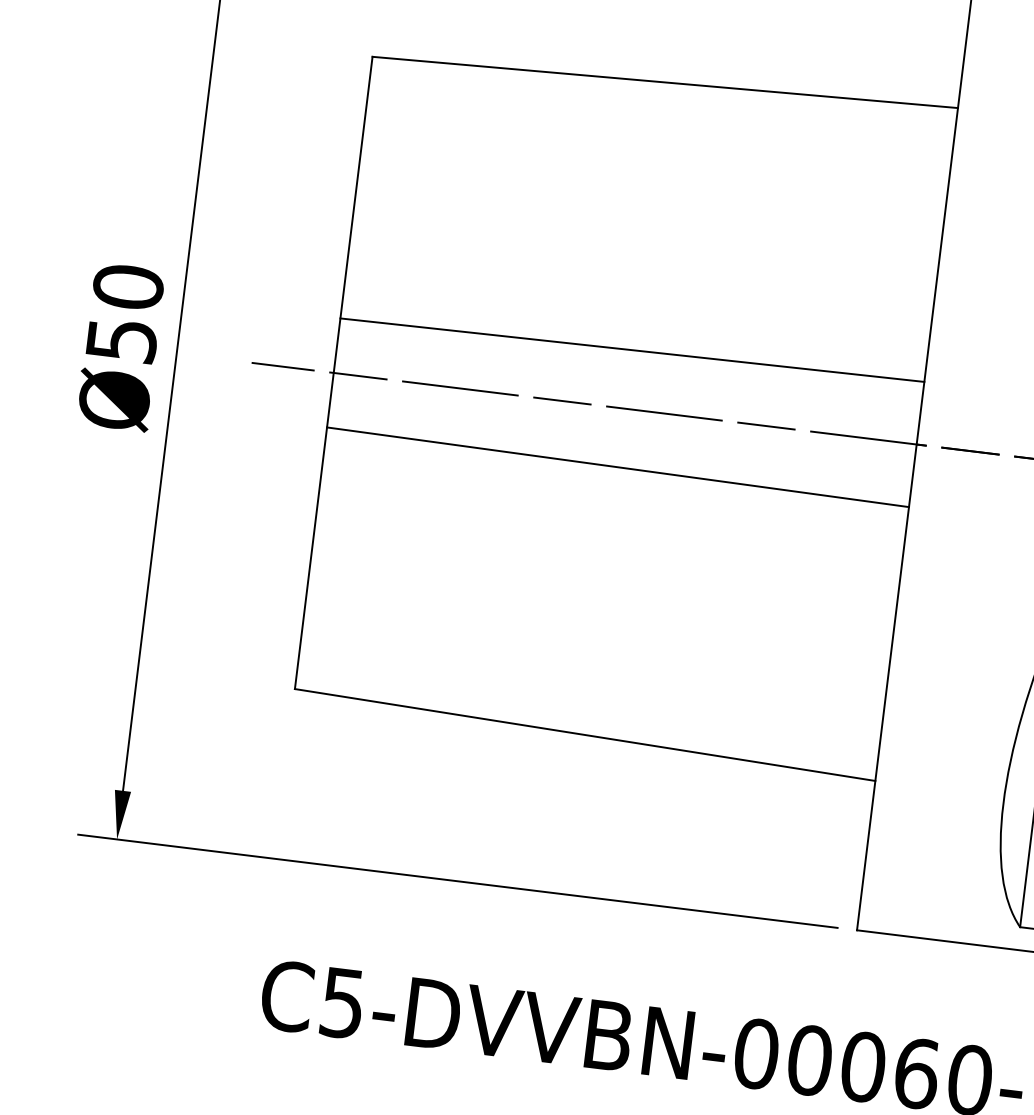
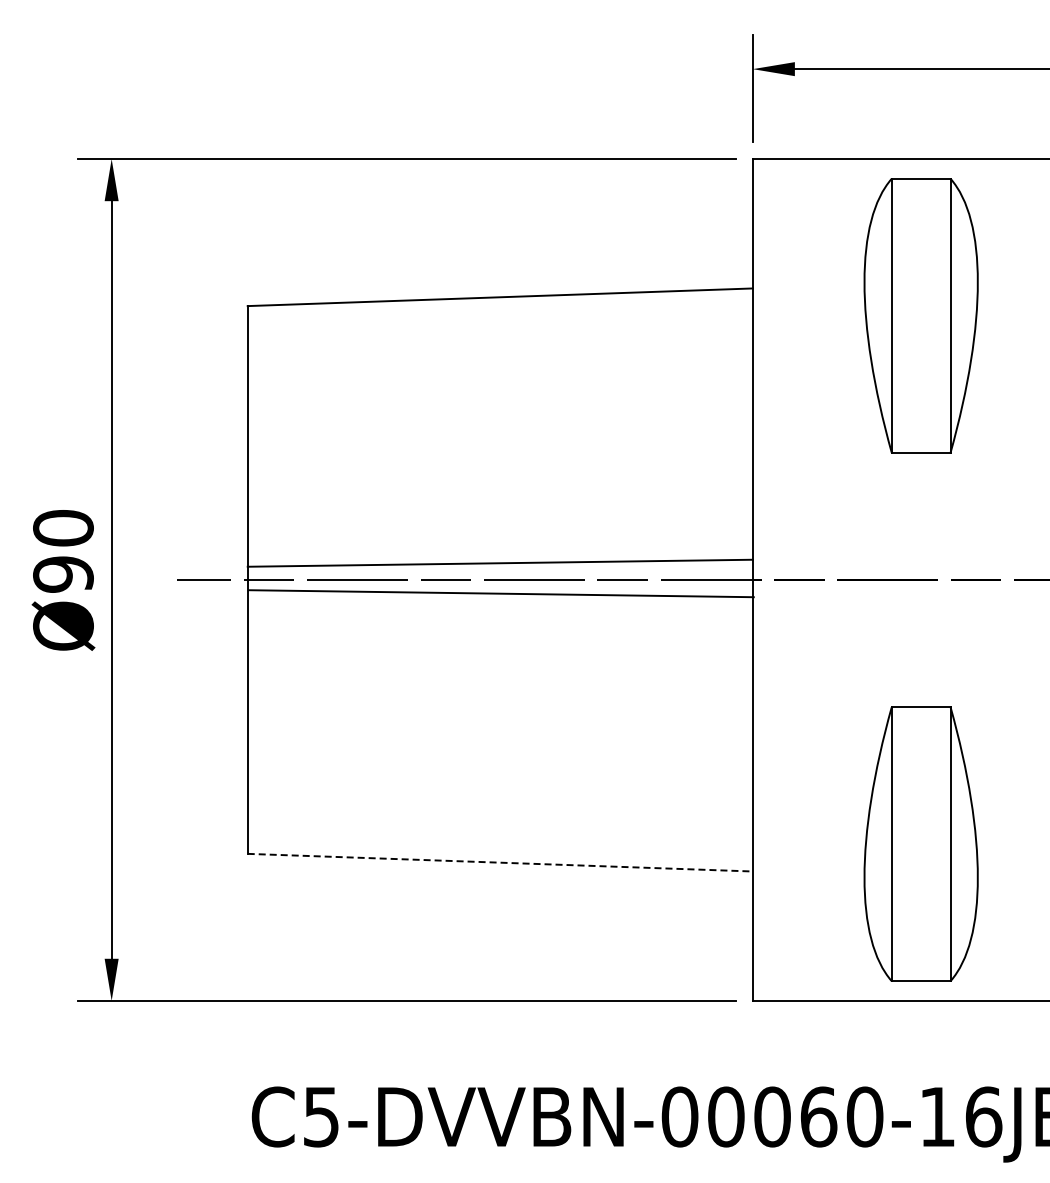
text: (121, 340) -> (63, 574), Ø50 -> Ø90
line: (631, 349) -> (499, 562), moved
line: (617, 466) -> (500, 593), moved
line: (585, 734) -> (500, 862), solid -> dashed

